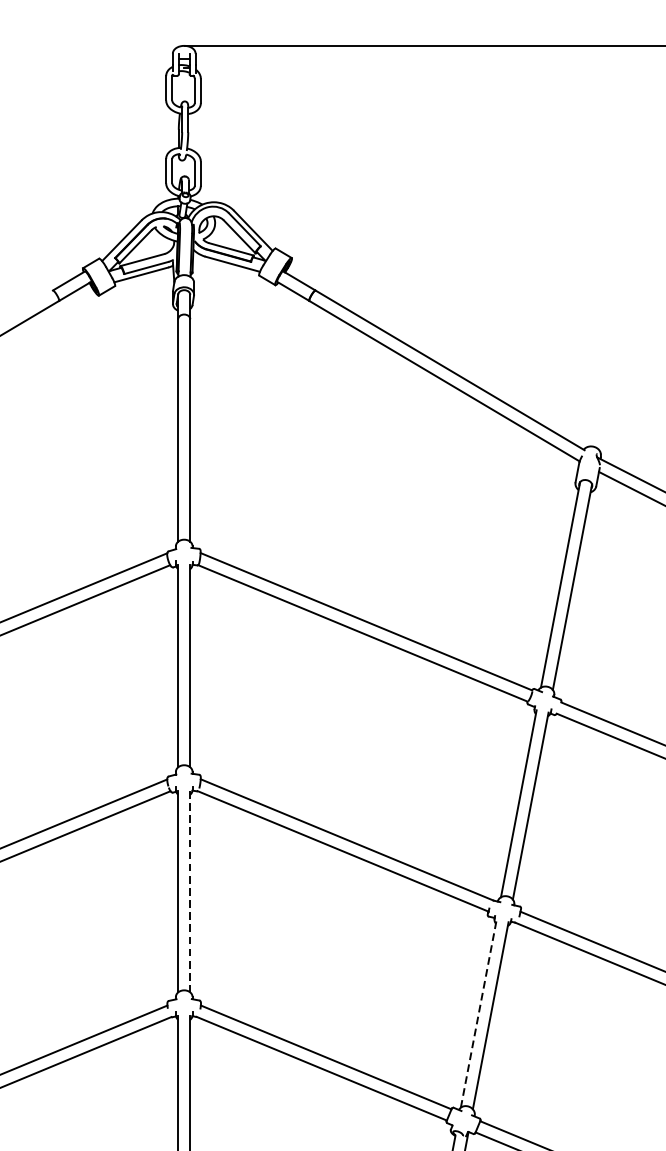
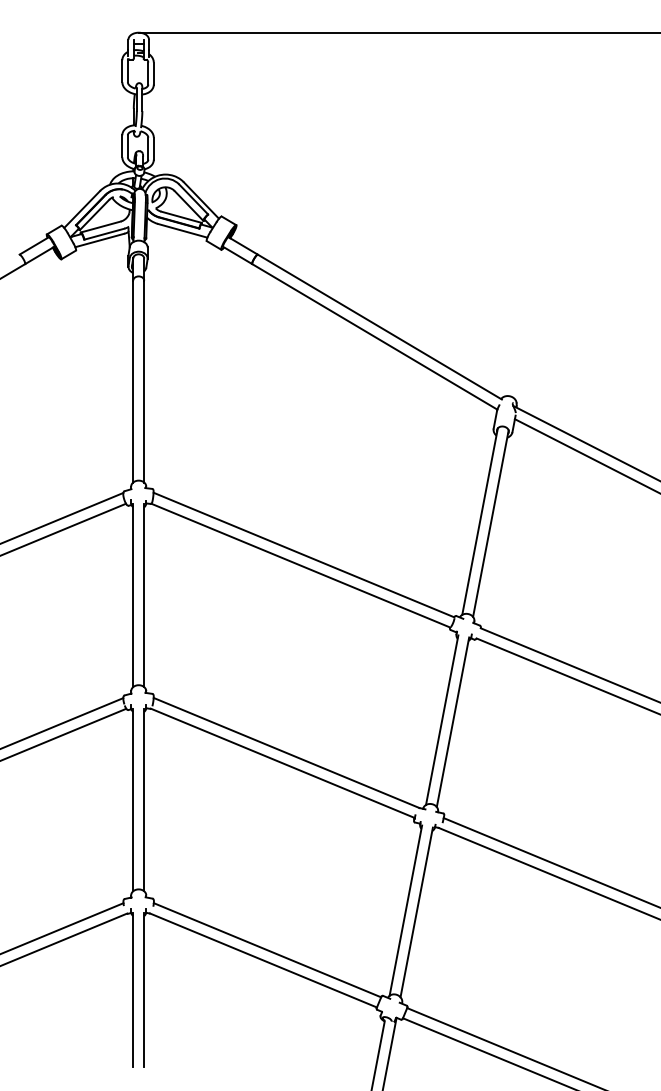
line: (190, 892) -> (144, 800), dashed -> solid
line: (478, 1013) -> (405, 910), dashed -> solid

